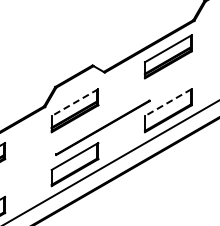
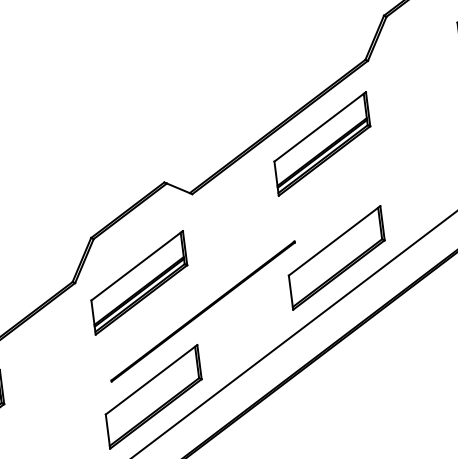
line: (75, 102) -> (138, 265), dashed -> solid
line: (168, 102) -> (334, 240), dashed -> solid

